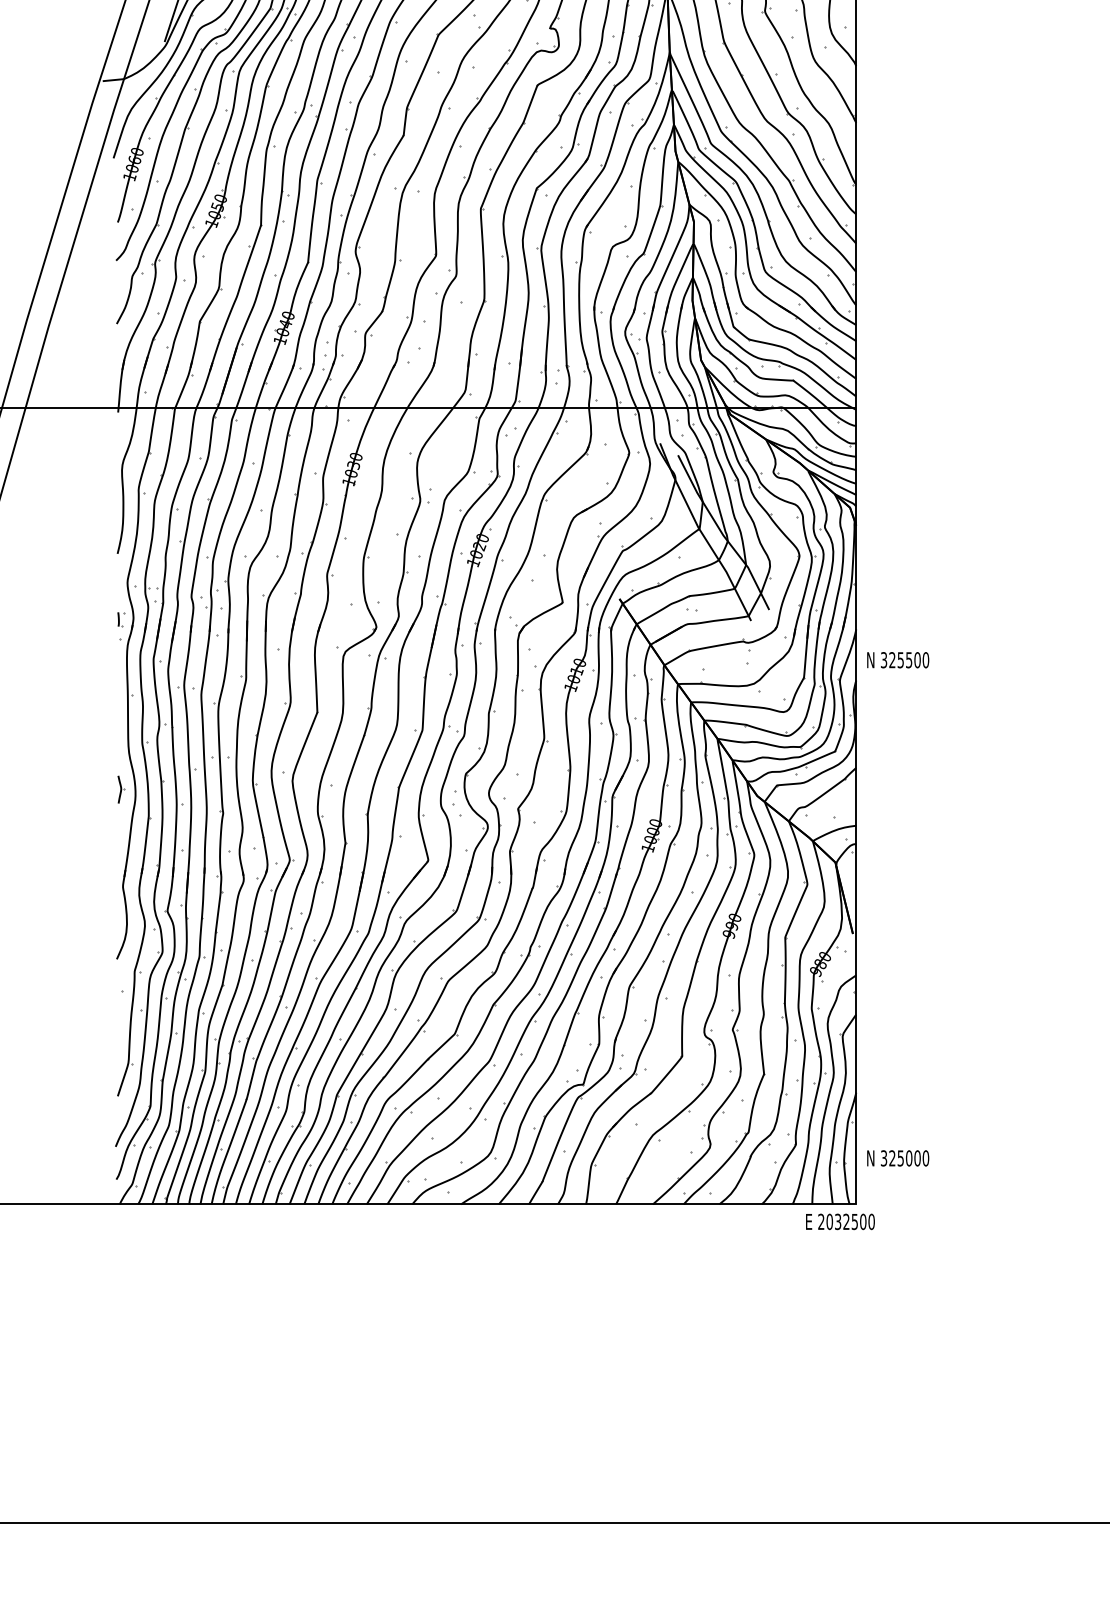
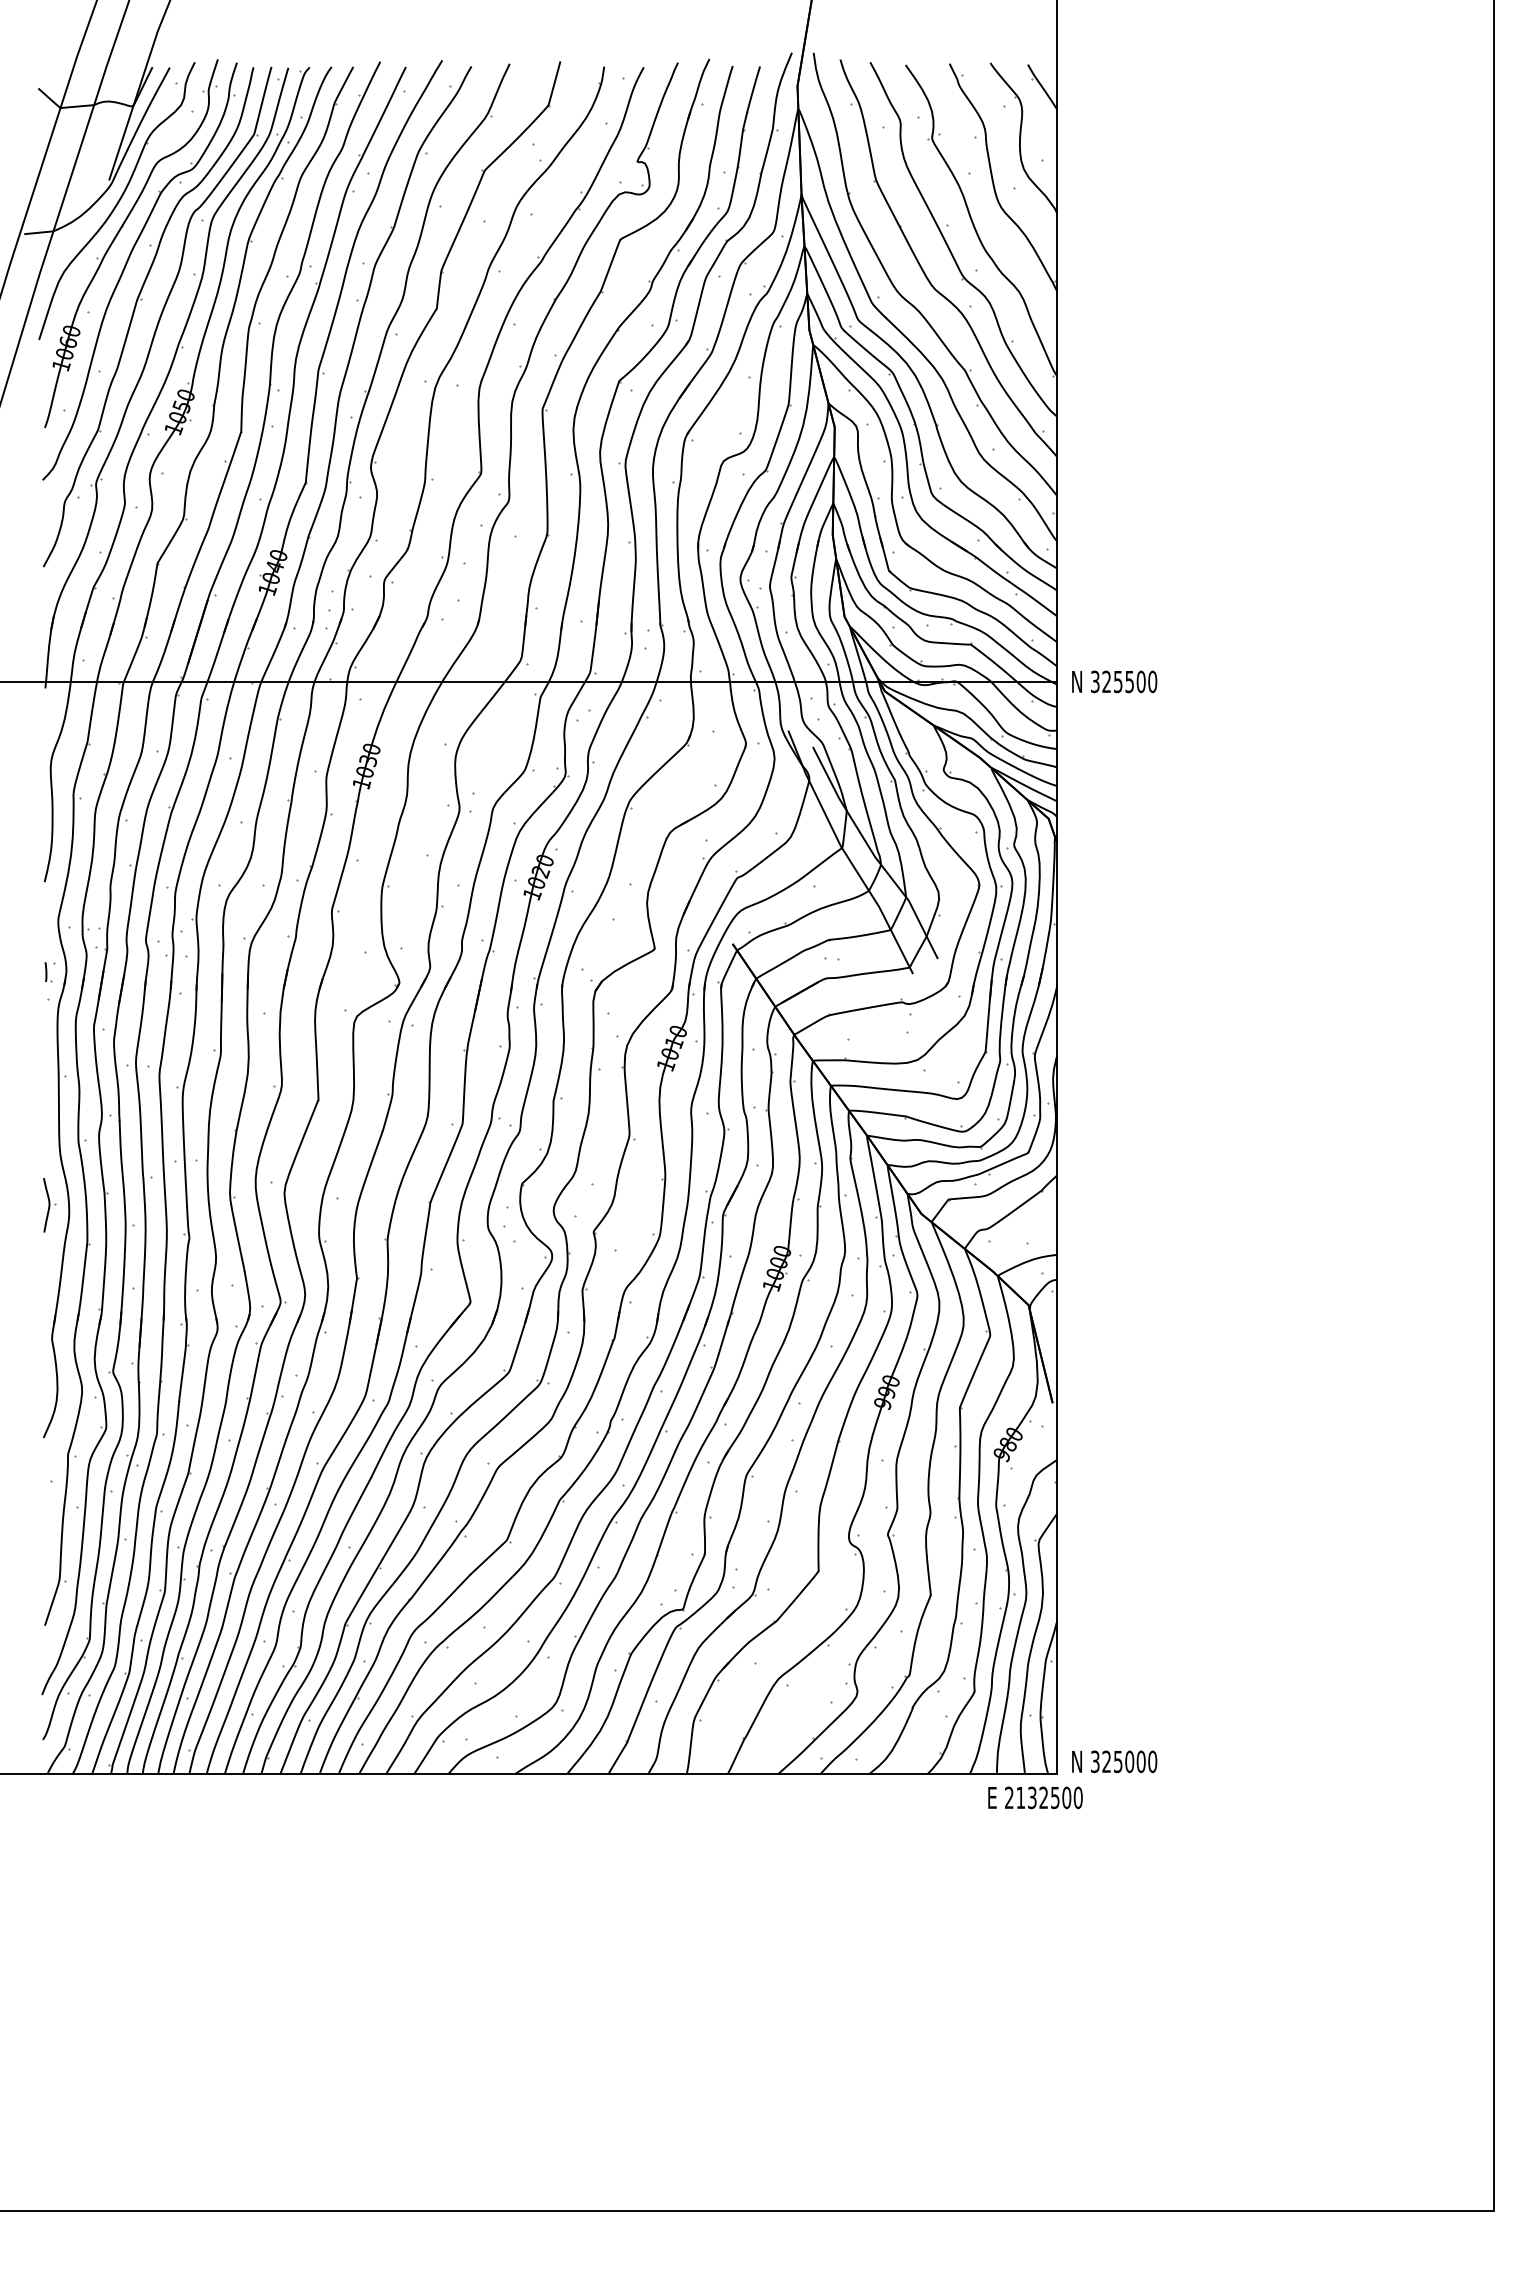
text: (898, 659) -> (1114, 681), moved
part: (121, 789) -> (49, 1205), size x1.43
text: (898, 1158) -> (1114, 1761), moved
text: (829, 1221) -> (1020, 1797), 2032500 -> 2132500

